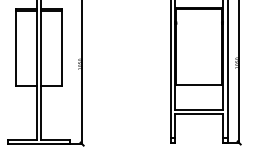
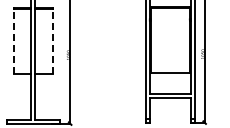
line: (15, 48) -> (13, 41), solid -> dashed
line: (61, 48) -> (52, 41), solid -> dashed

